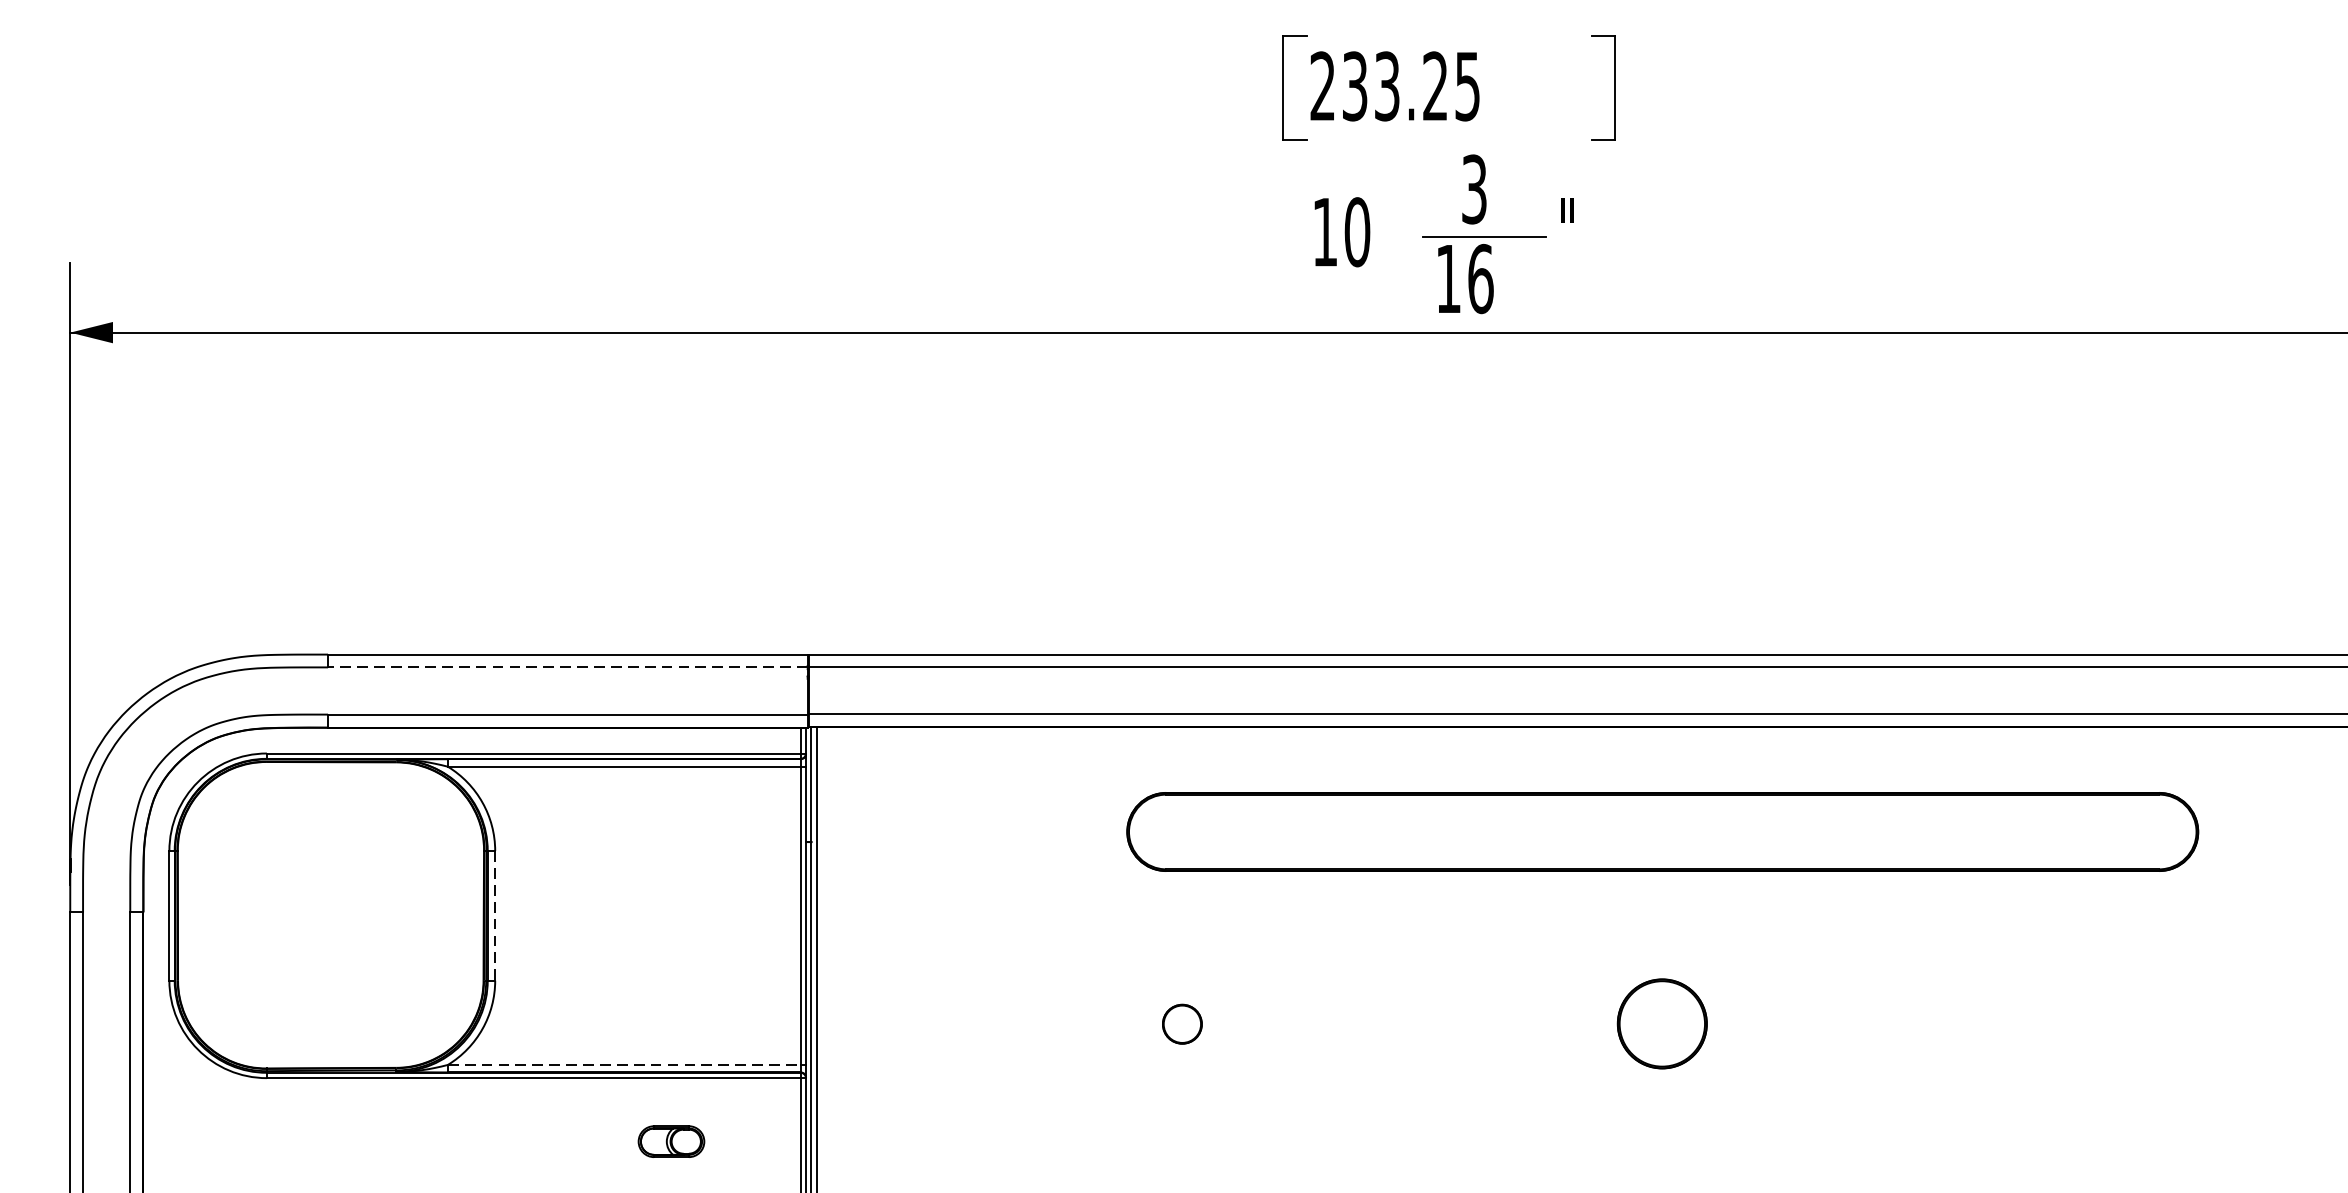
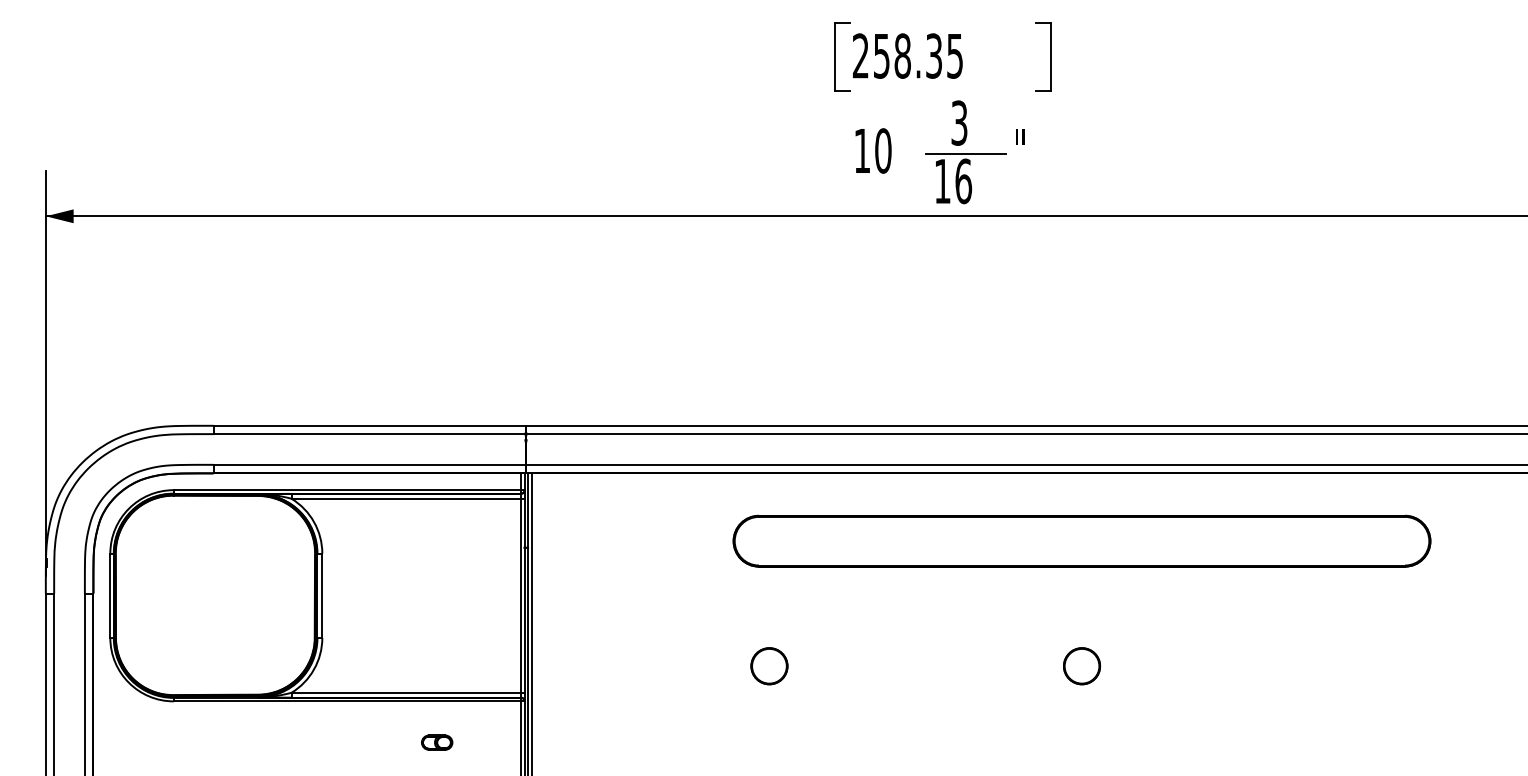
text: (1394, 85) -> (907, 55), 233.25 -> 258.35
line: (567, 667) -> (369, 434), dashed -> solid
line: (495, 916) -> (322, 596), dashed -> solid
circle: (1182, 1024) -> (769, 666), size x1.43
circle: (1663, 1024) -> (1082, 666), size x0.62
line: (624, 1064) -> (406, 692), dashed -> solid
part: (672, 1141) -> (437, 742), size x0.71

